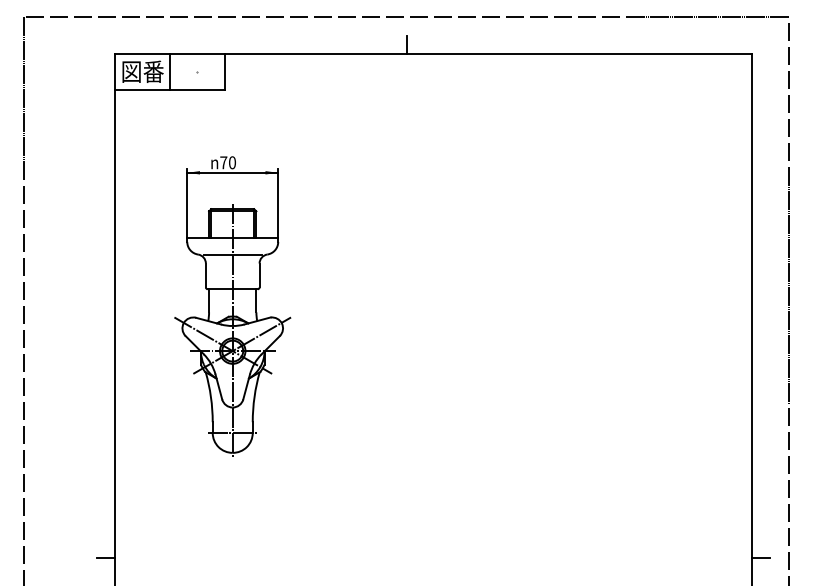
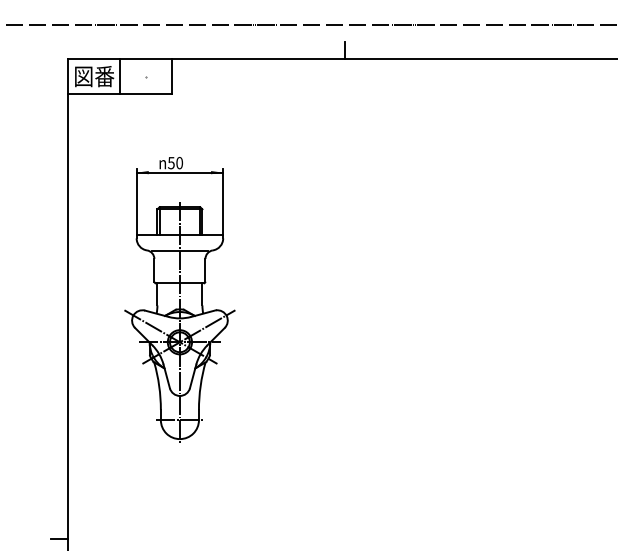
text: (223, 162) -> (171, 162), 70 -> 50

